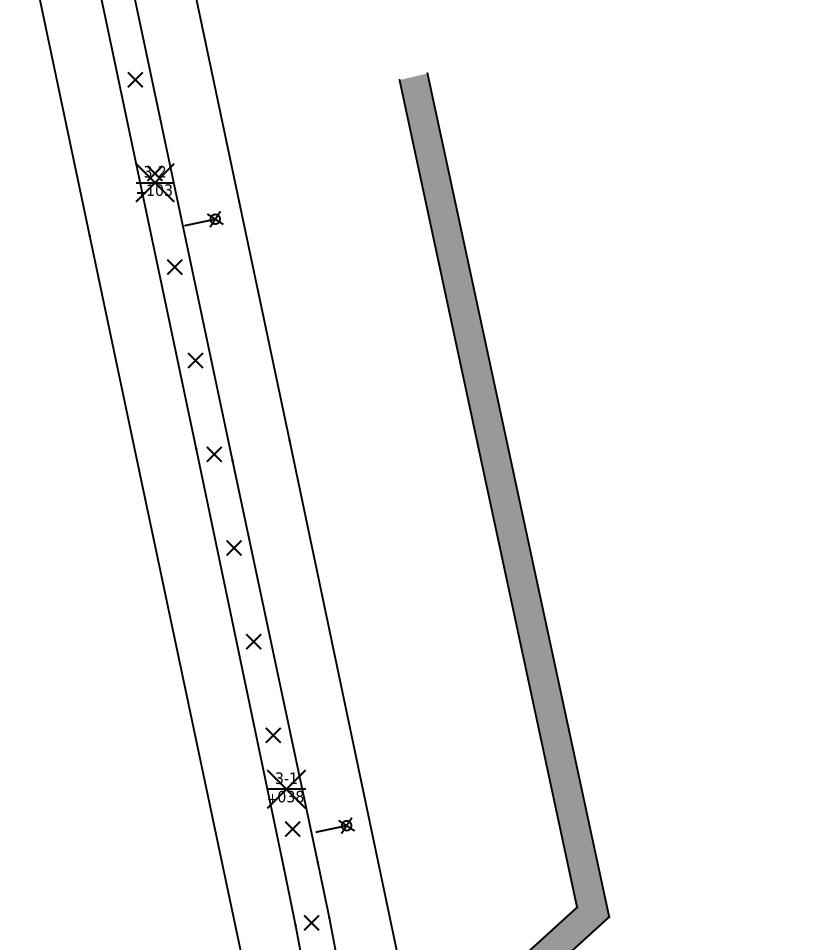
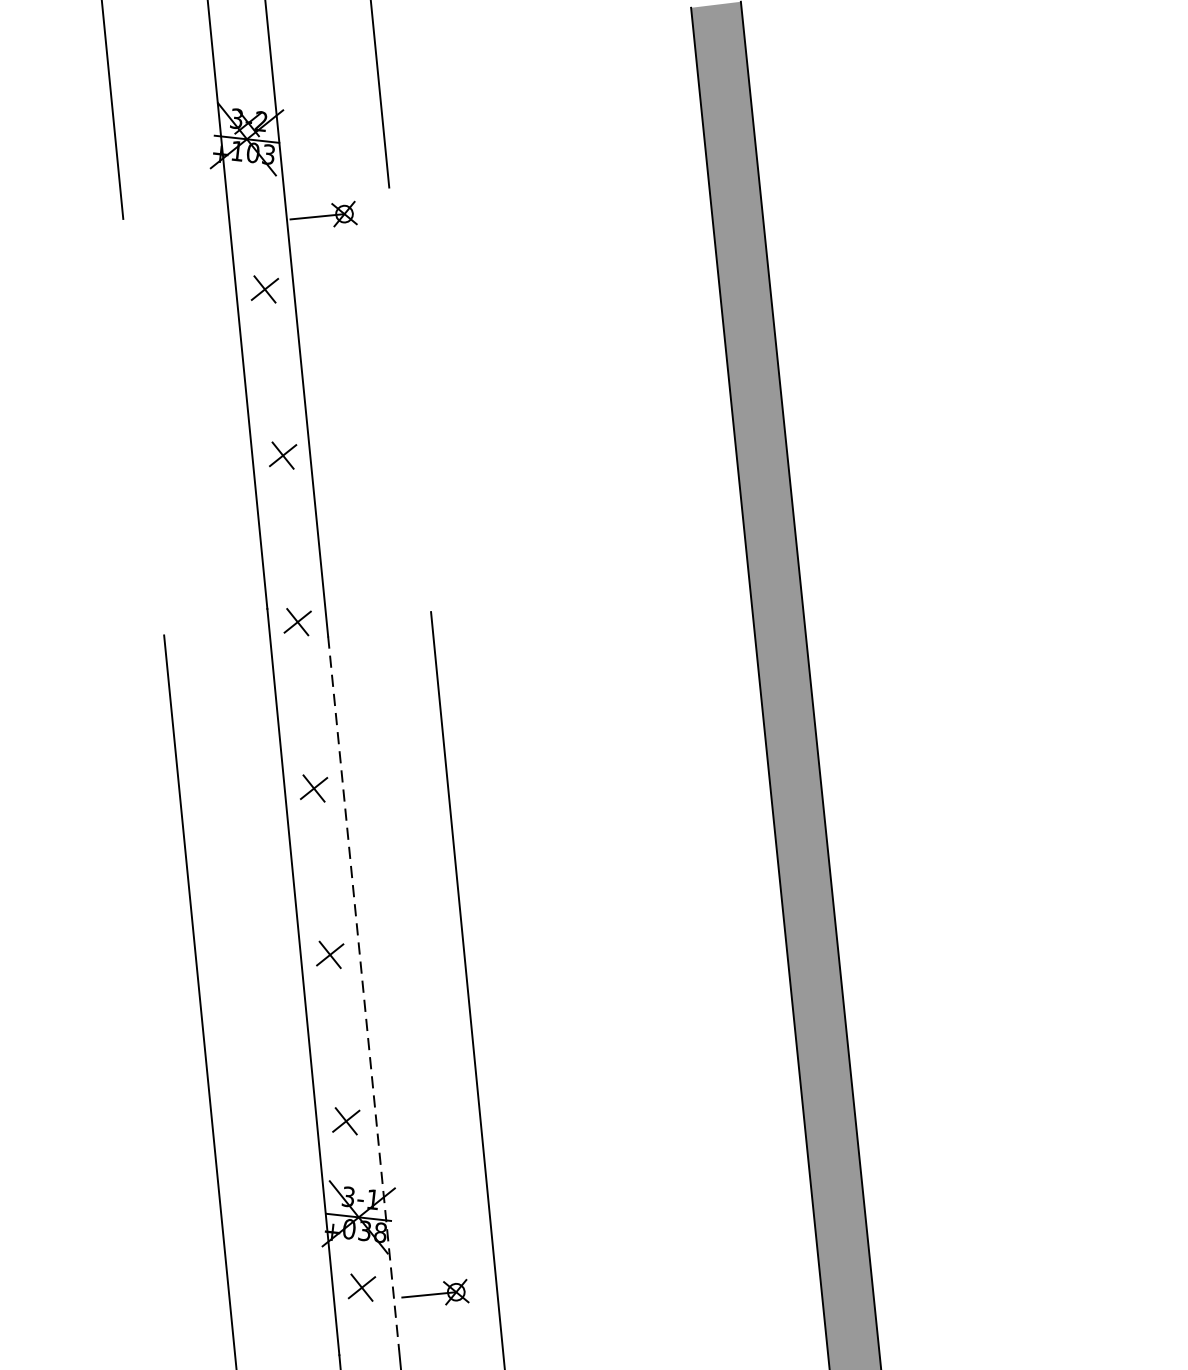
line: (264, 320) -> (410, 399), removed
line: (114, 352) -> (143, 426), removed
line: (275, 661) -> (364, 993), solid -> dashed

